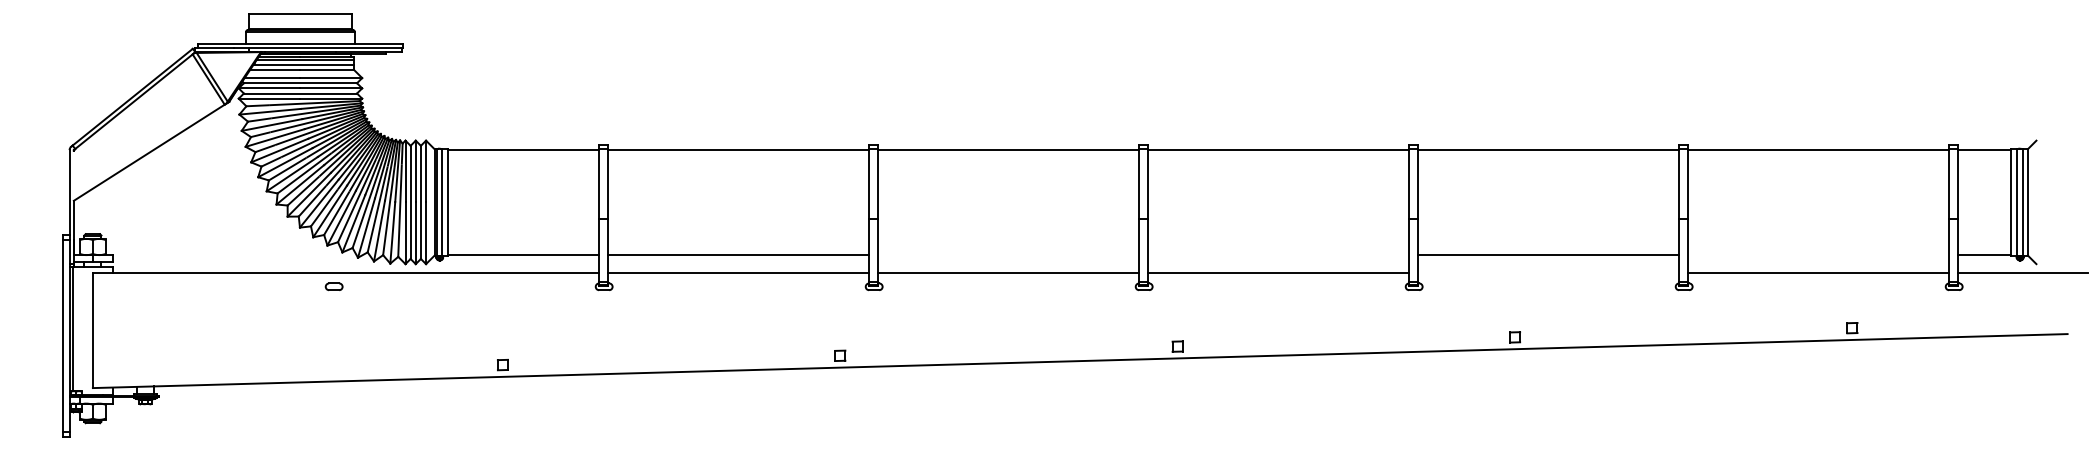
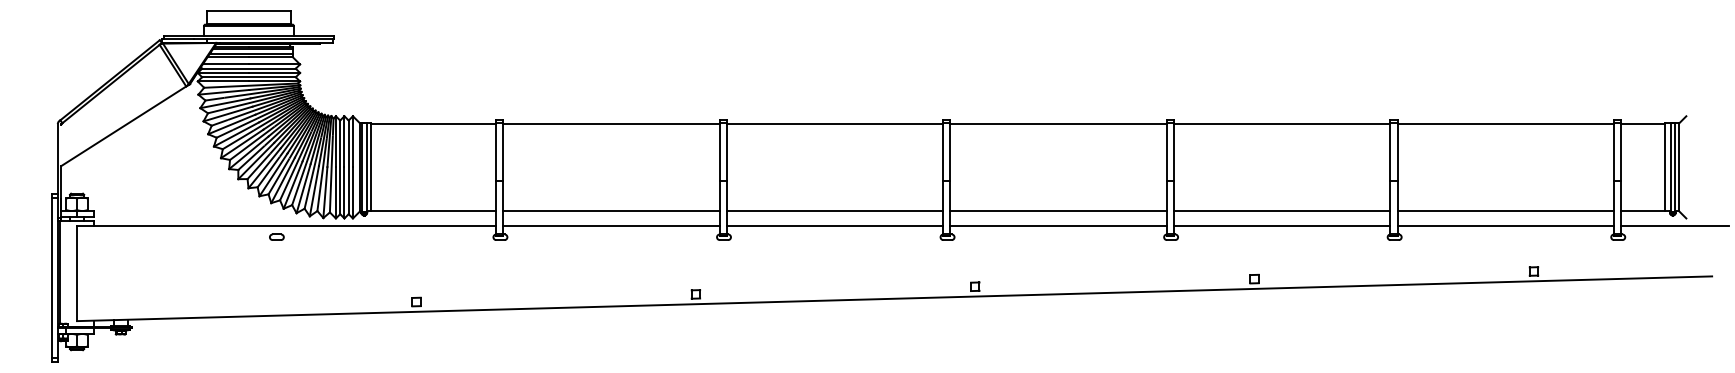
line: (1008, 254) -> (835, 210), added
line: (1278, 254) -> (1058, 210), added
line: (1818, 254) -> (1505, 210), added
line: (1548, 273) -> (1282, 226), added

